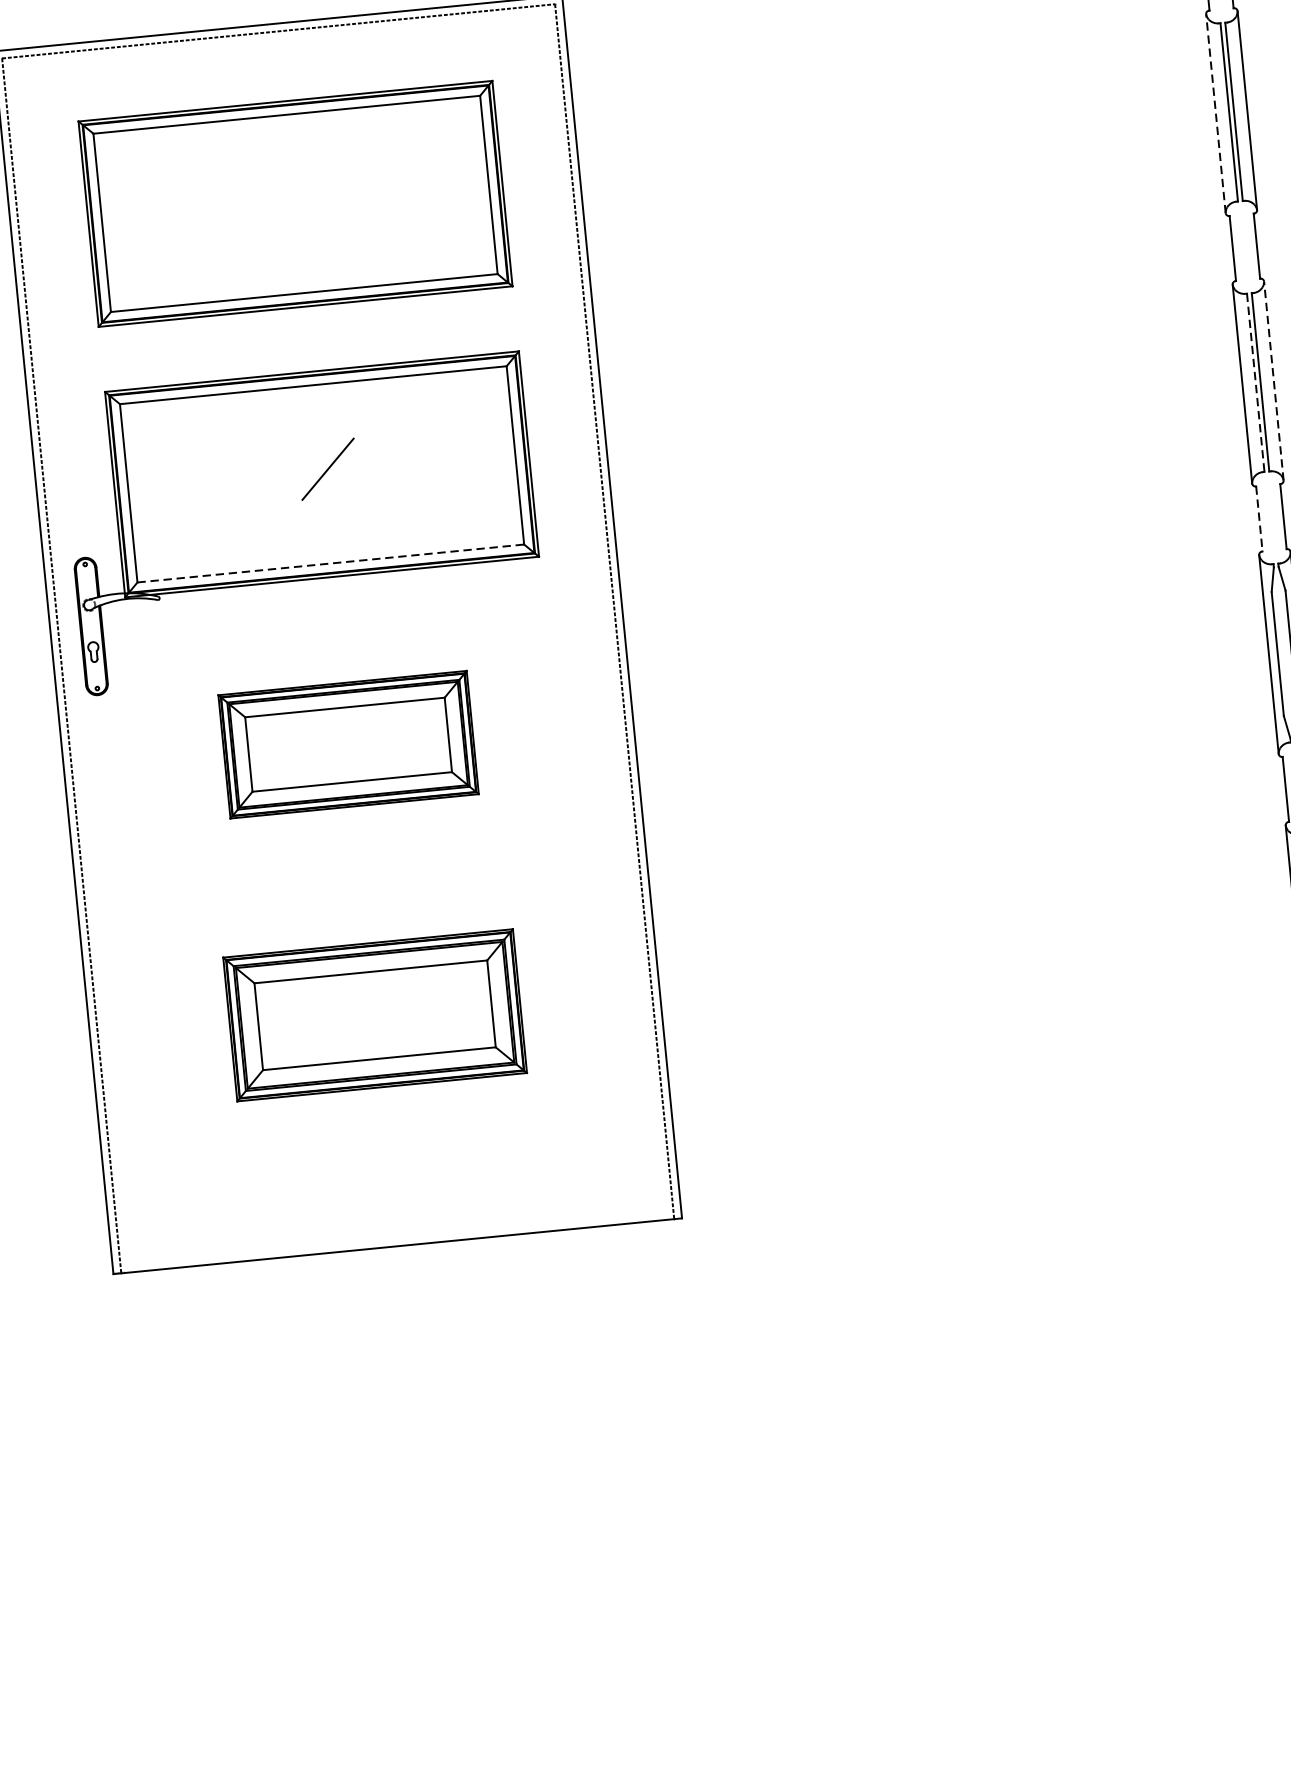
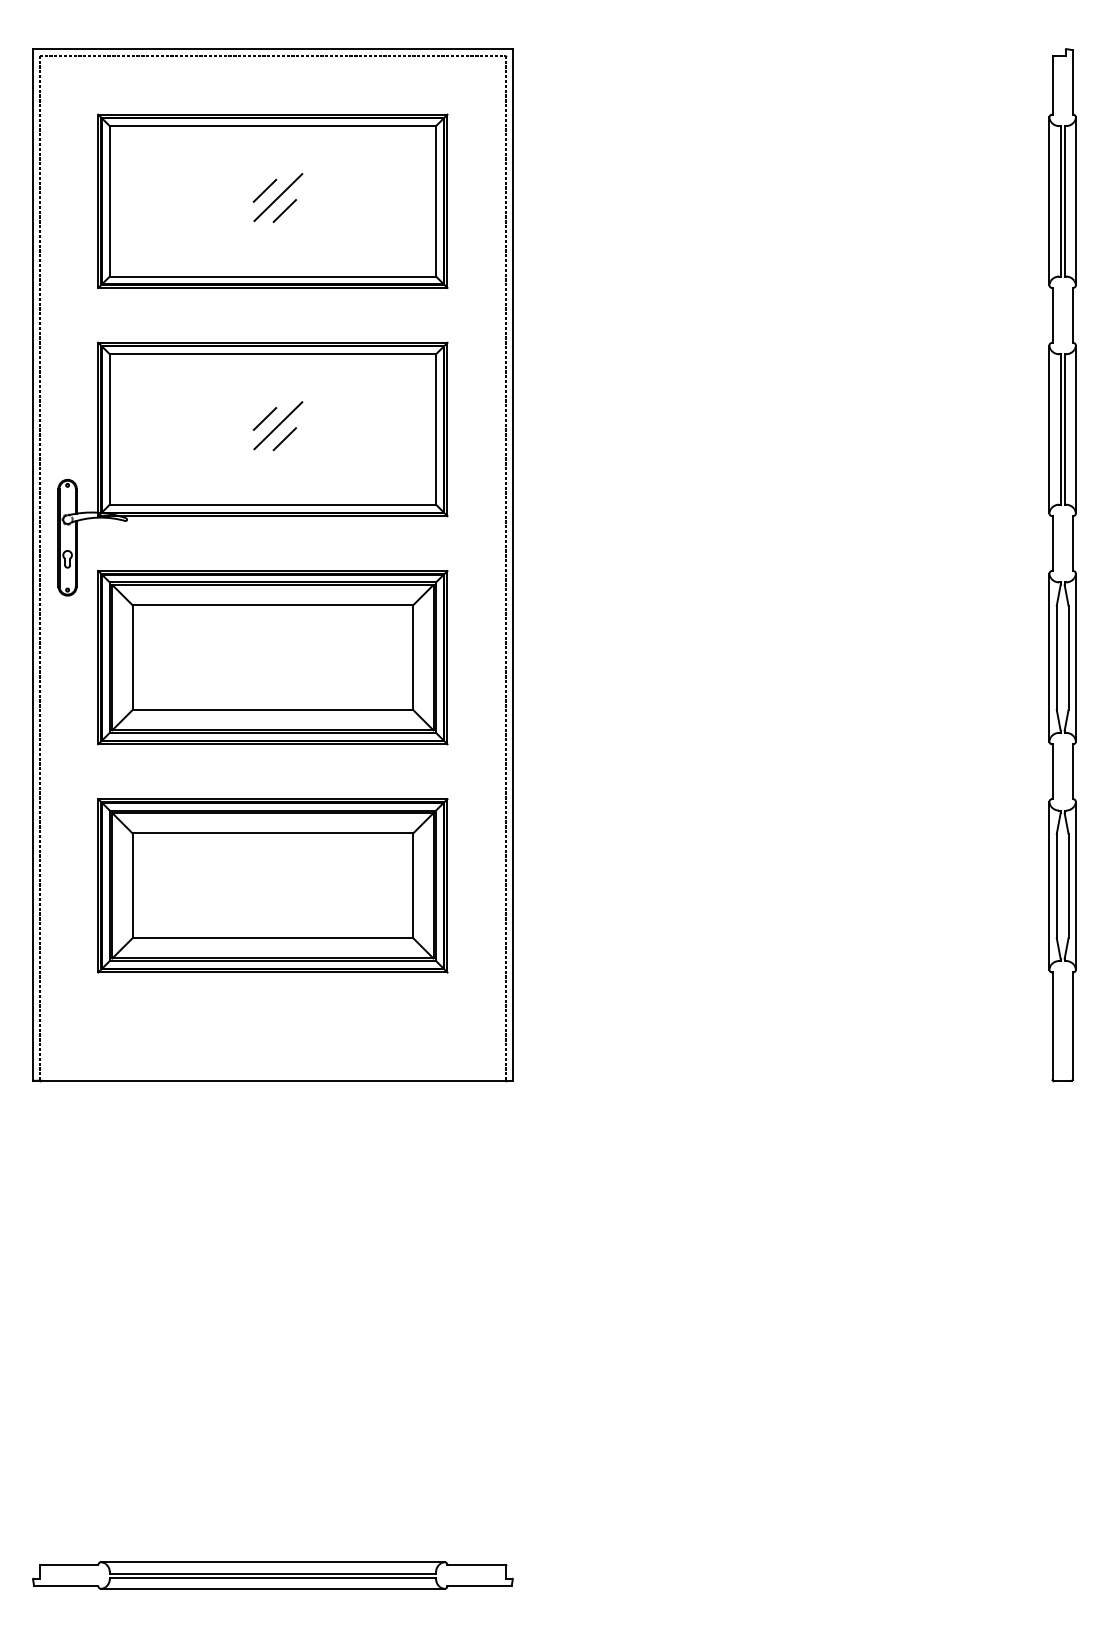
line: (1216, 113) -> (1049, 201), dashed -> solid
line: (284, 192) -> (264, 190), added
line: (301, 198) -> (278, 197), added
line: (310, 213) -> (284, 210), added
line: (1273, 381) -> (1075, 429), dashed -> solid
line: (1255, 382) -> (1060, 429), dashed -> solid
line: (310, 462) -> (264, 418), added
line: (336, 484) -> (284, 439), added
line: (1259, 520) -> (1052, 544), dashed -> solid
line: (331, 563) -> (273, 504), dashed -> solid
part: (348, 744) -> (272, 657), size x1.67
part: (374, 1014) -> (272, 885), size x1.43

